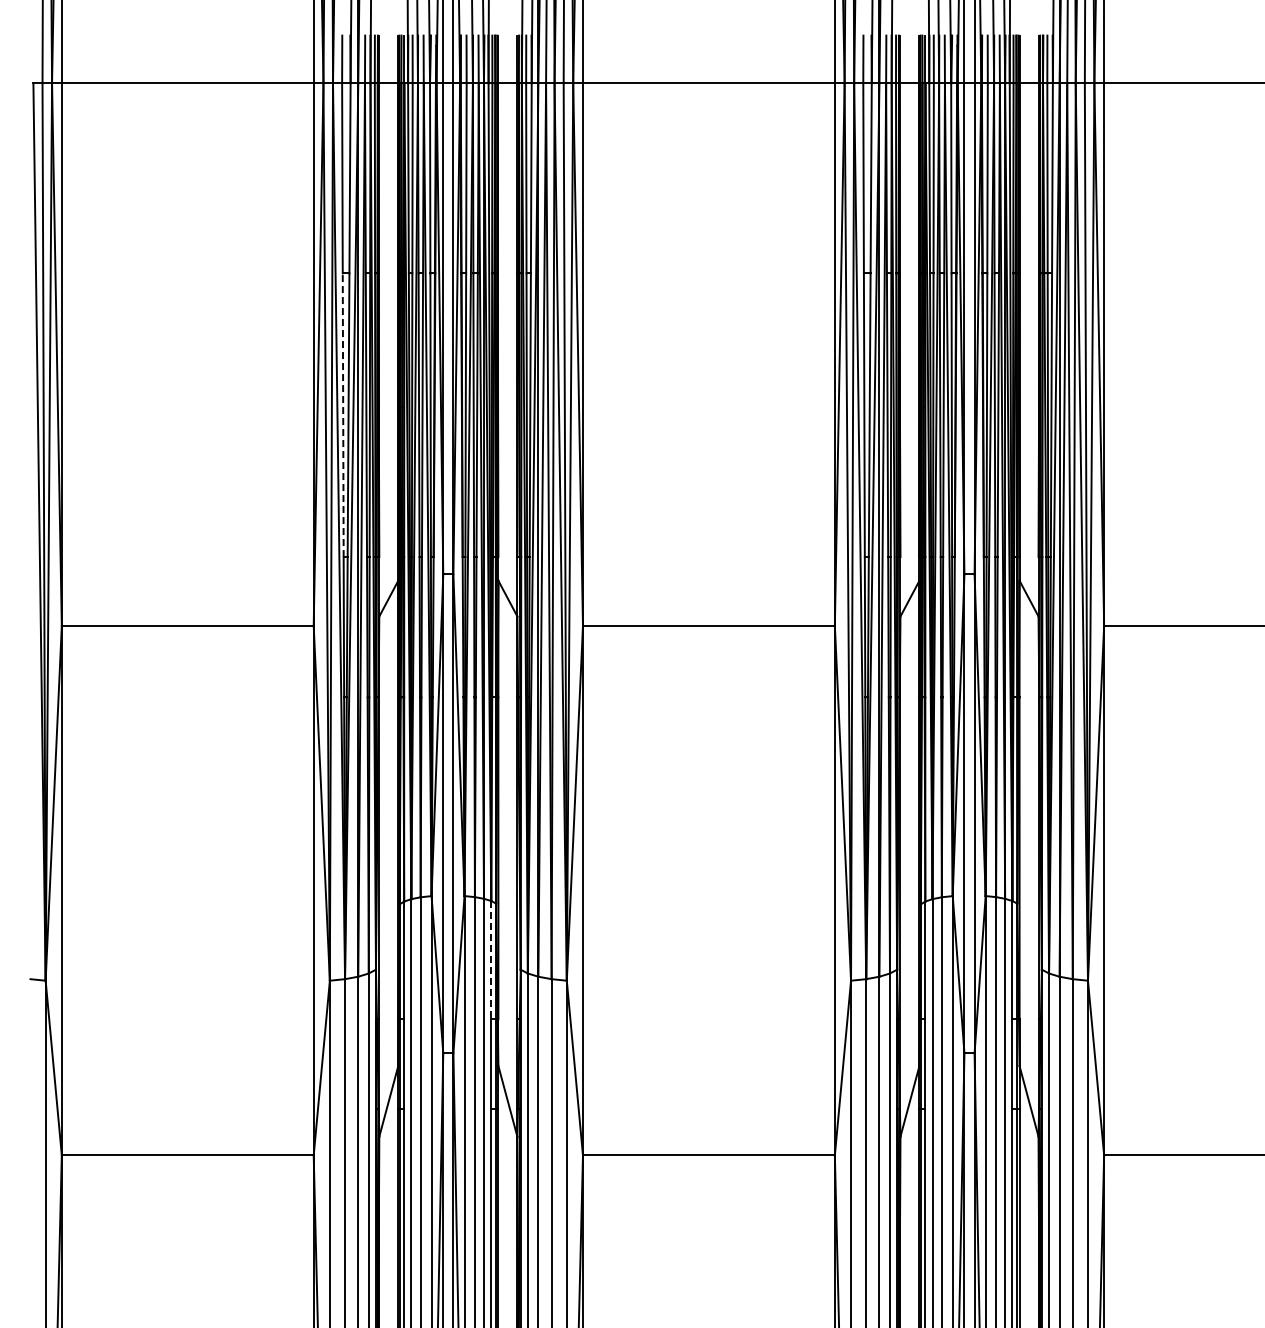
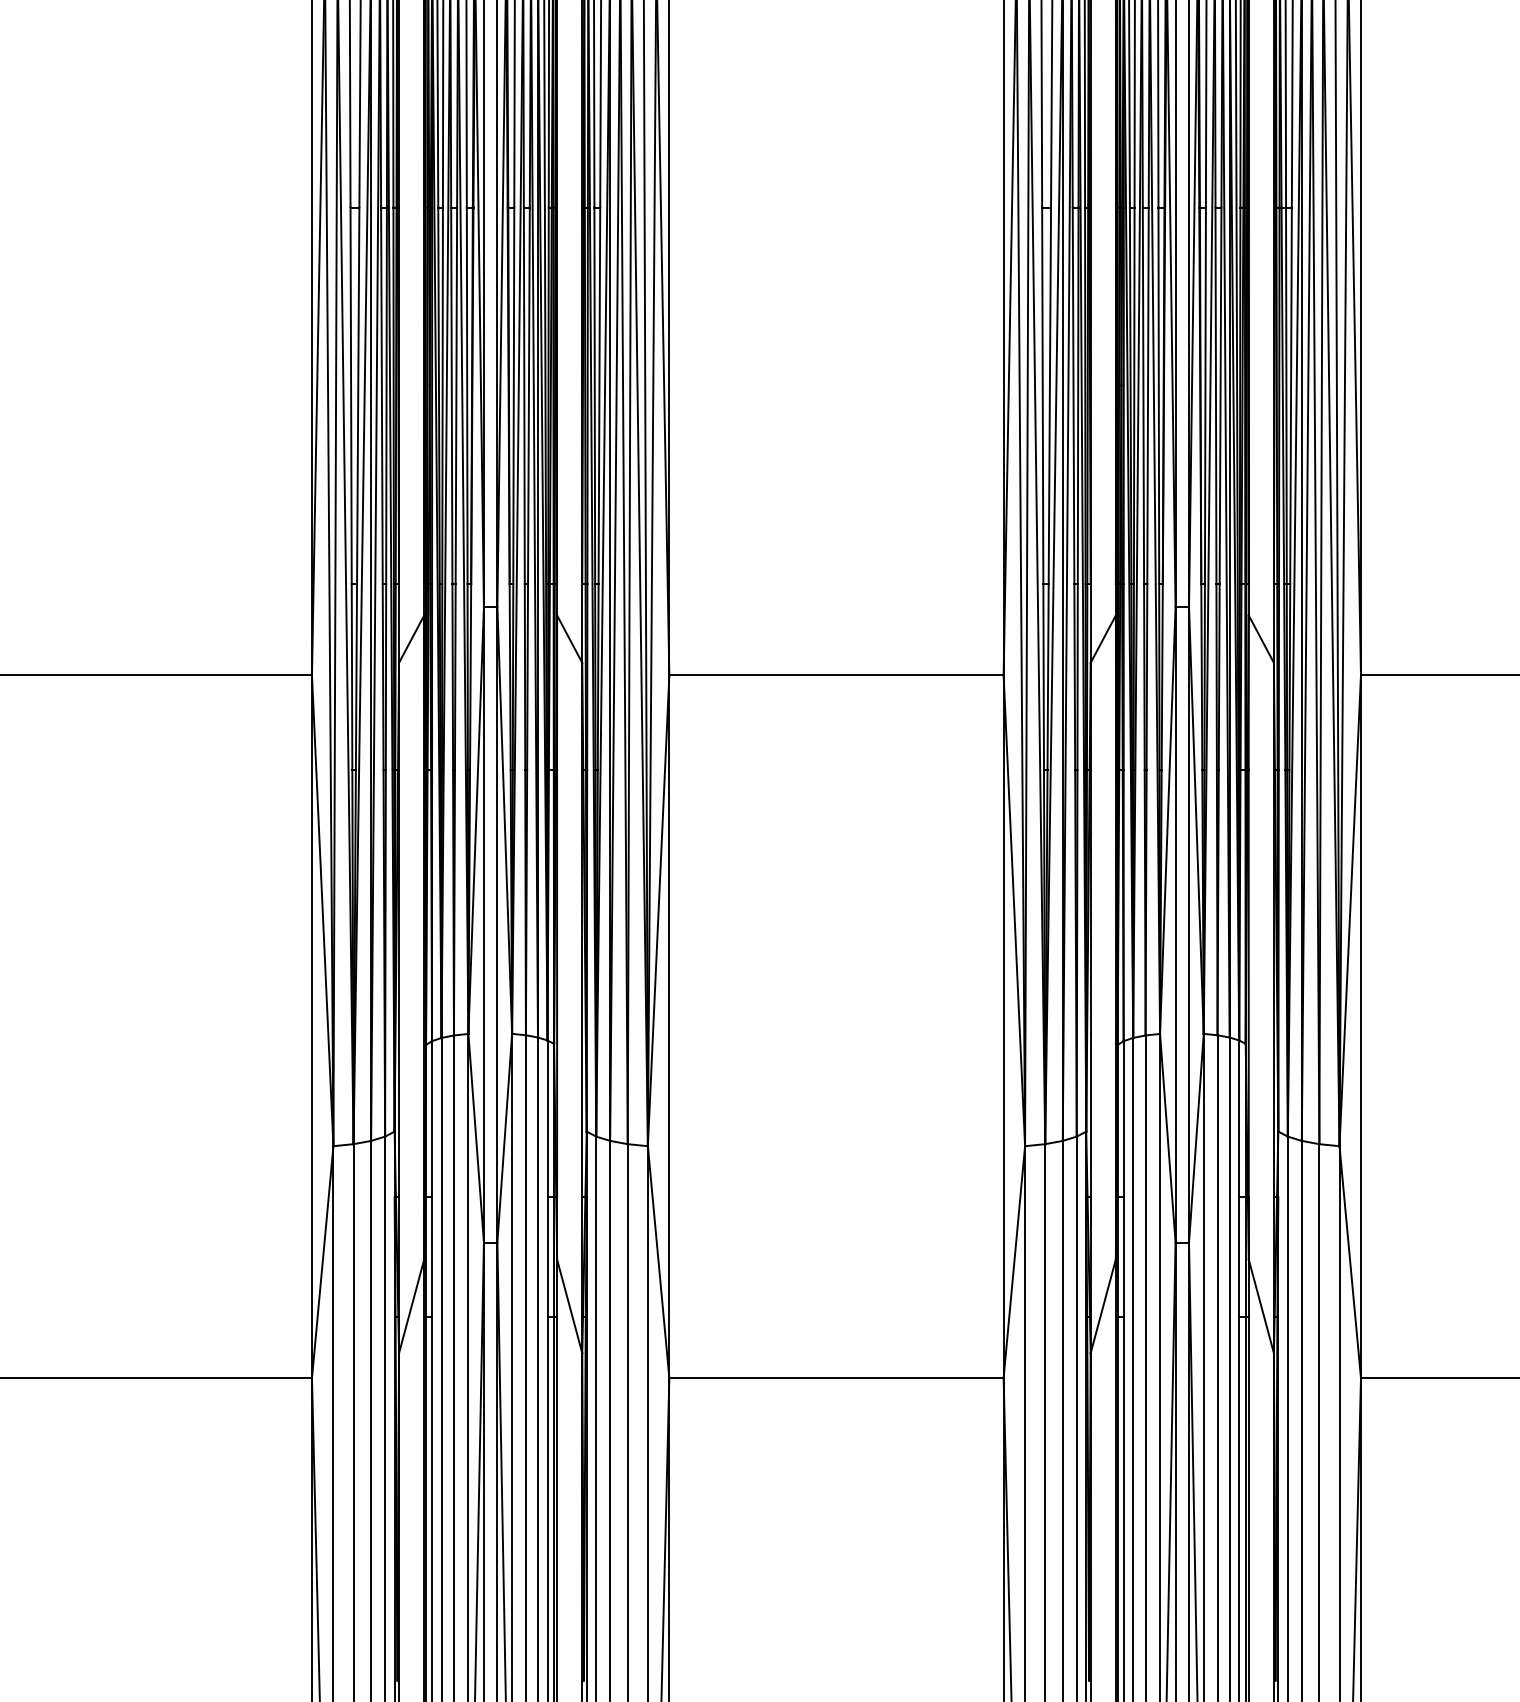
line: (343, 415) -> (351, 396), dashed -> solid
line: (491, 960) -> (547, 1119), dashed -> solid

